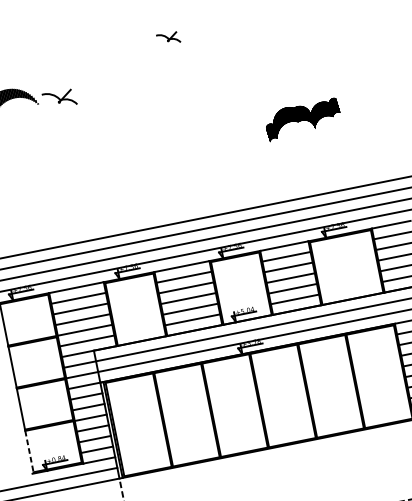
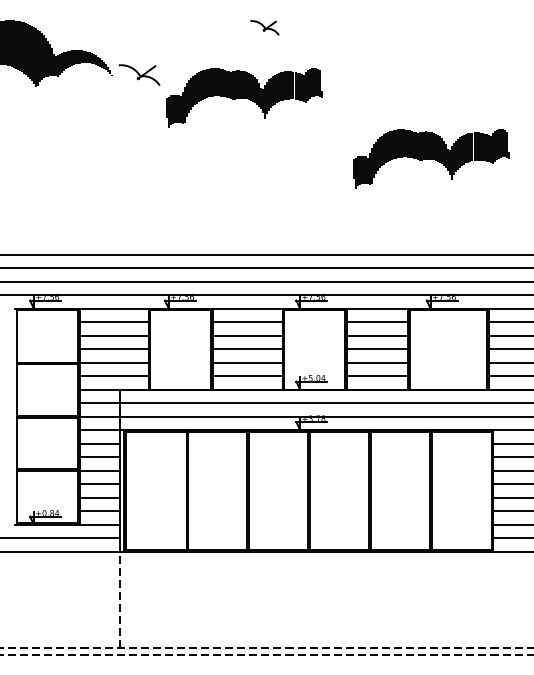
part: (168, 38) -> (264, 27), moved
hatch: (145, 100) -> (243, 97), added
part: (303, 119) -> (431, 158), size x1.67
line: (29, 452) -> (16, 497), dashed -> solid

